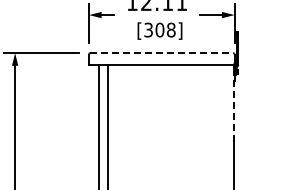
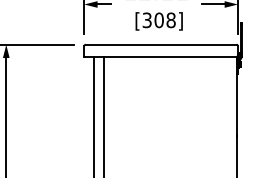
line: (162, 53) -> (161, 45), dashed -> solid
line: (233, 103) -> (236, 97), dashed -> solid

